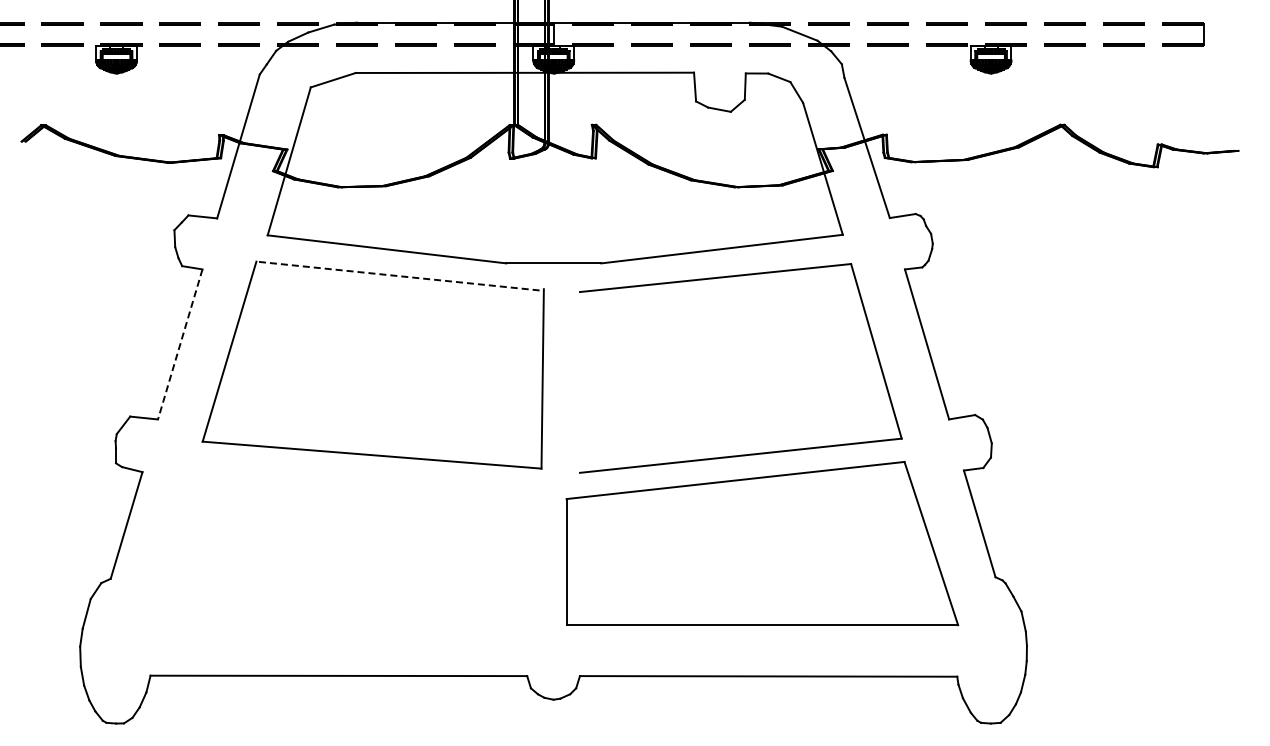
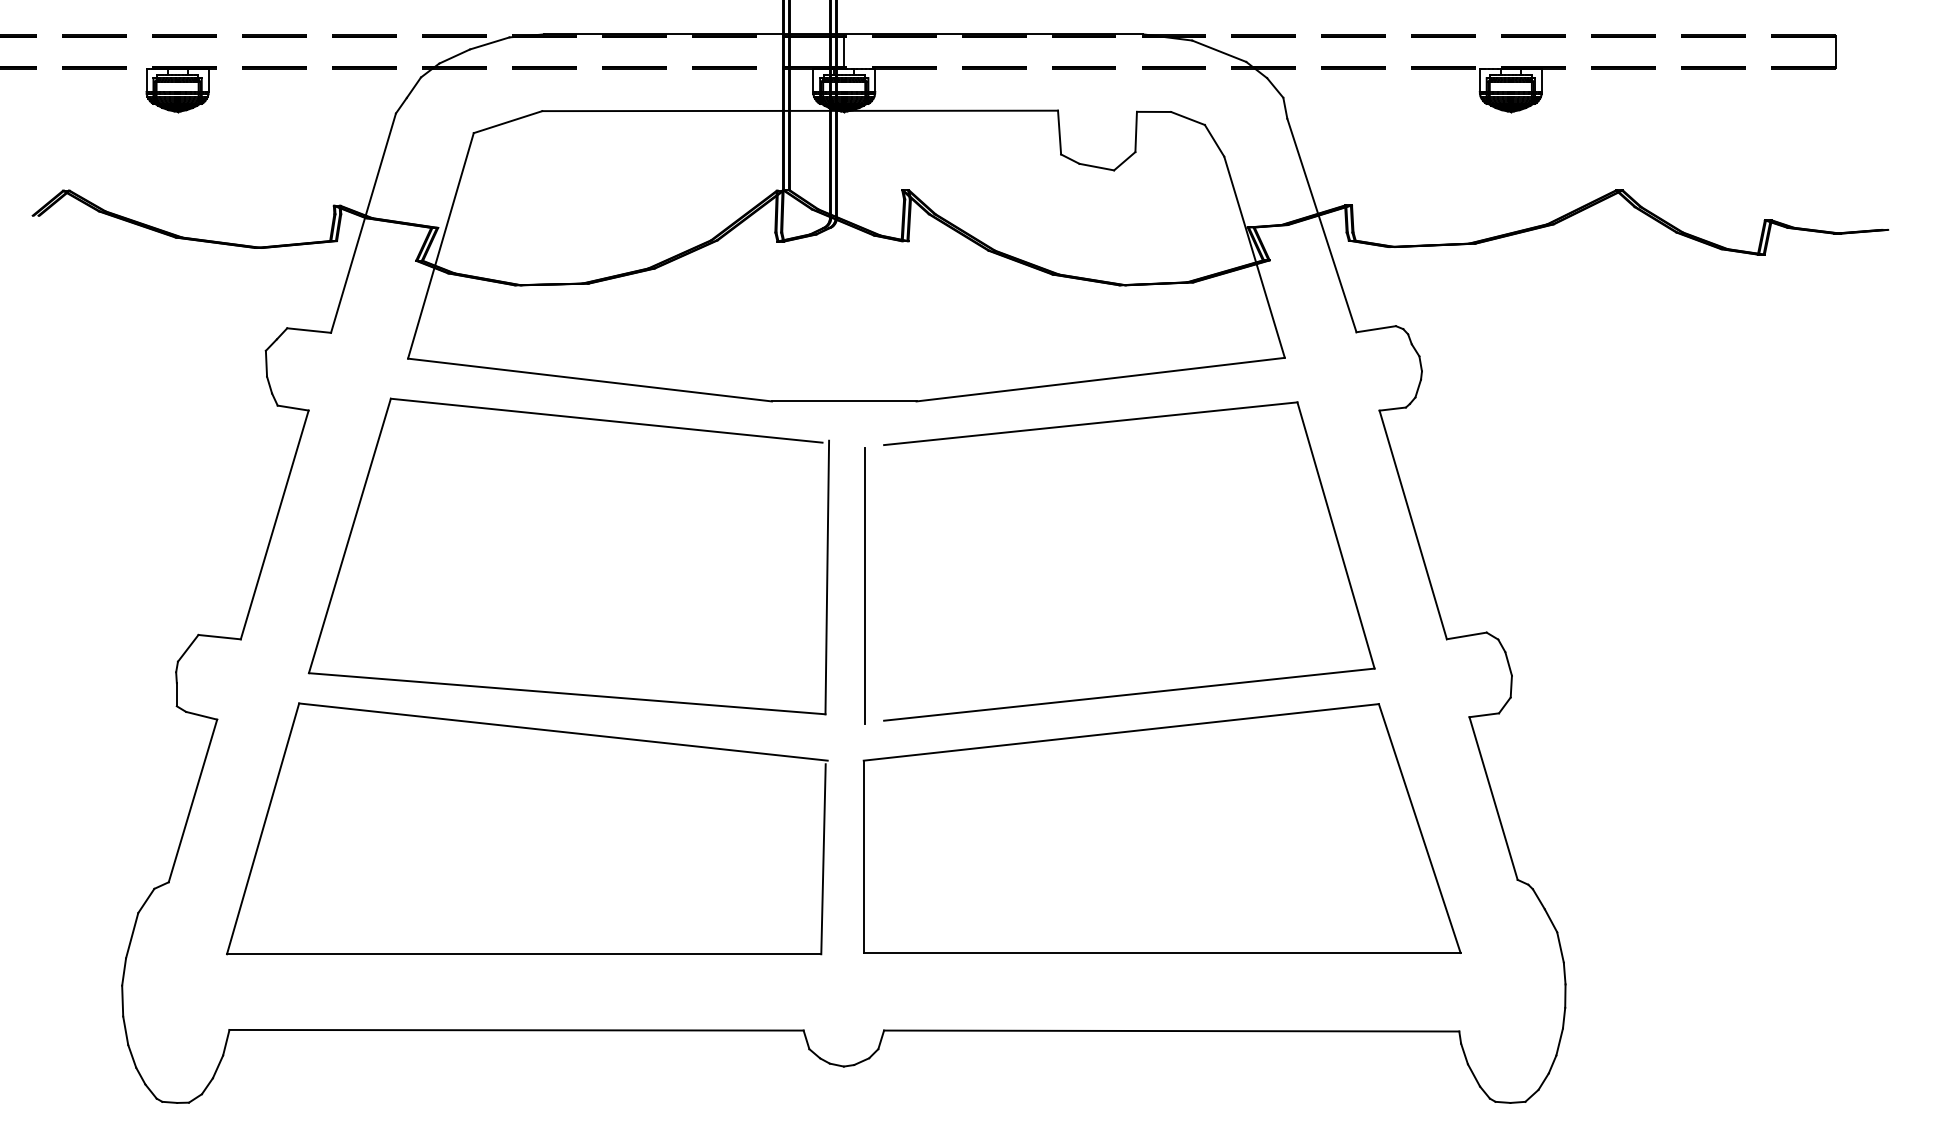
line: (397, 276) -> (605, 421), dashed -> solid
line: (180, 344) -> (275, 525), dashed -> solid
line: (567, 384) -> (865, 586), added
part: (345, 543) -> (526, 828), added

